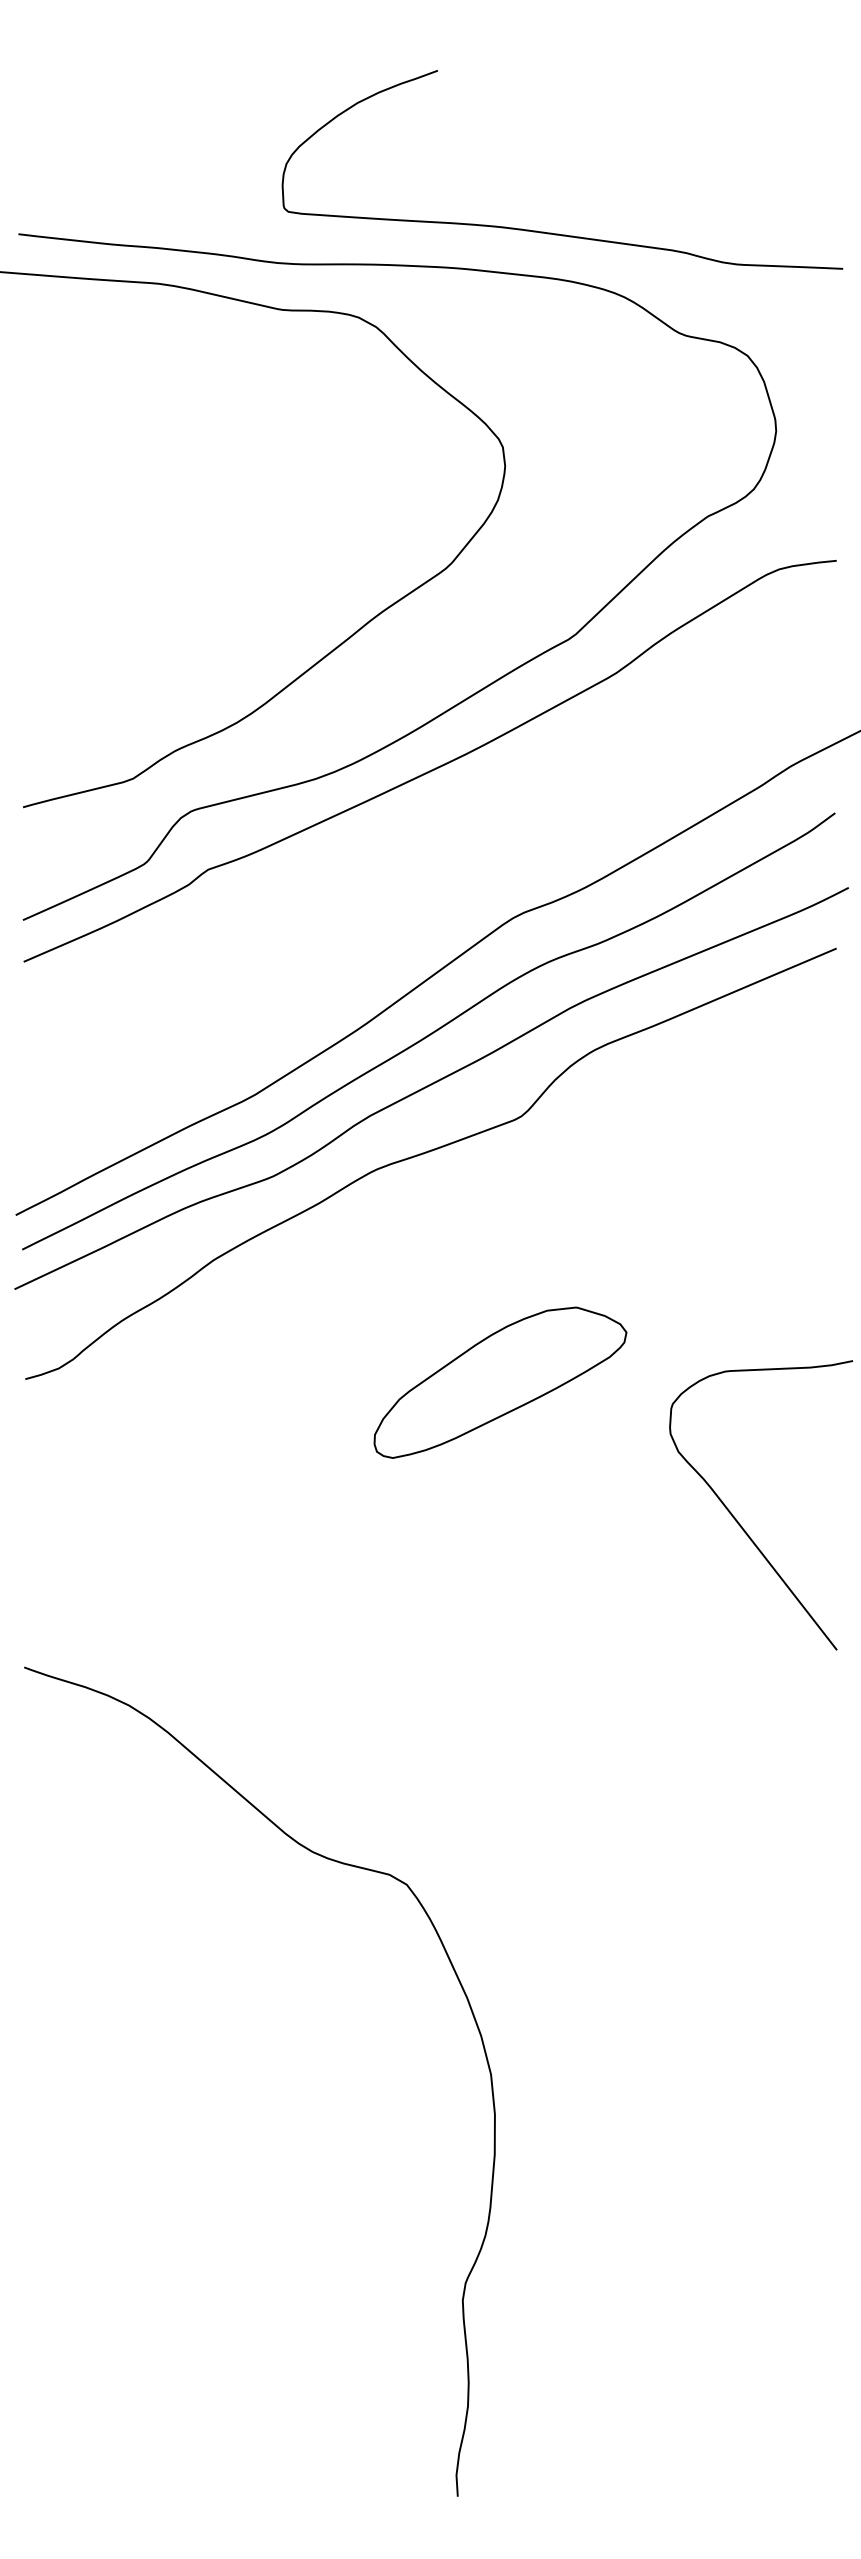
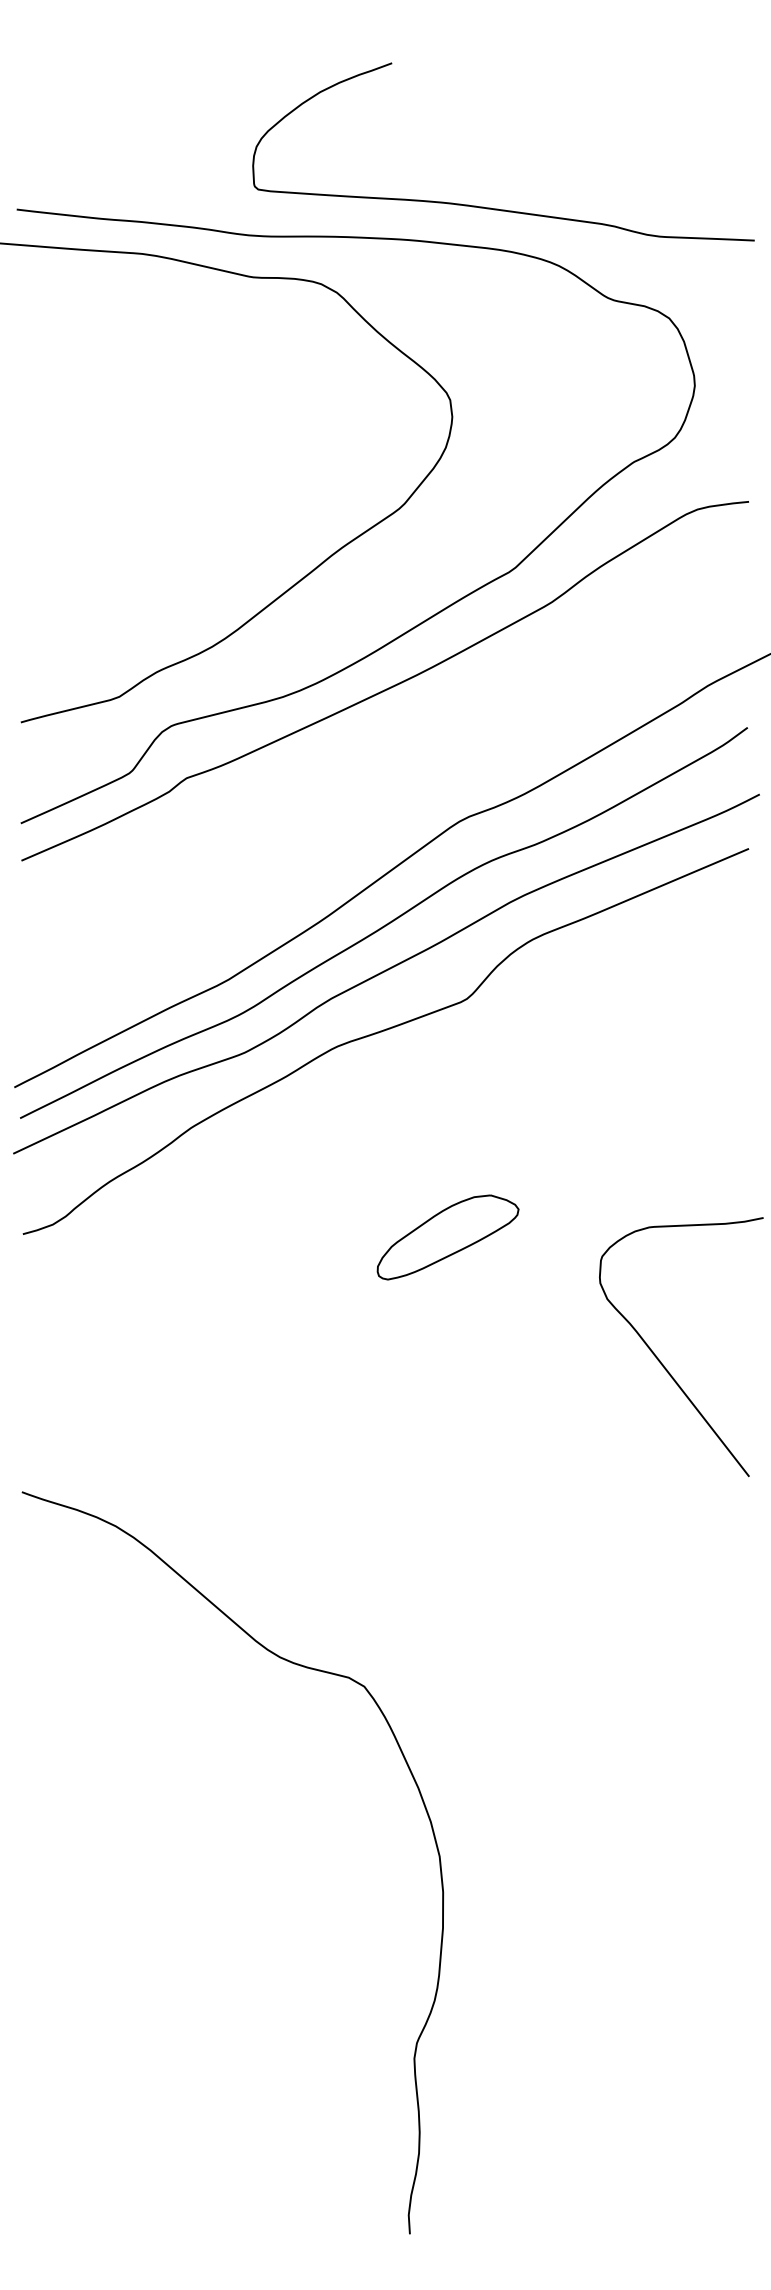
part: (500, 1382) -> (448, 1237), size x0.62

